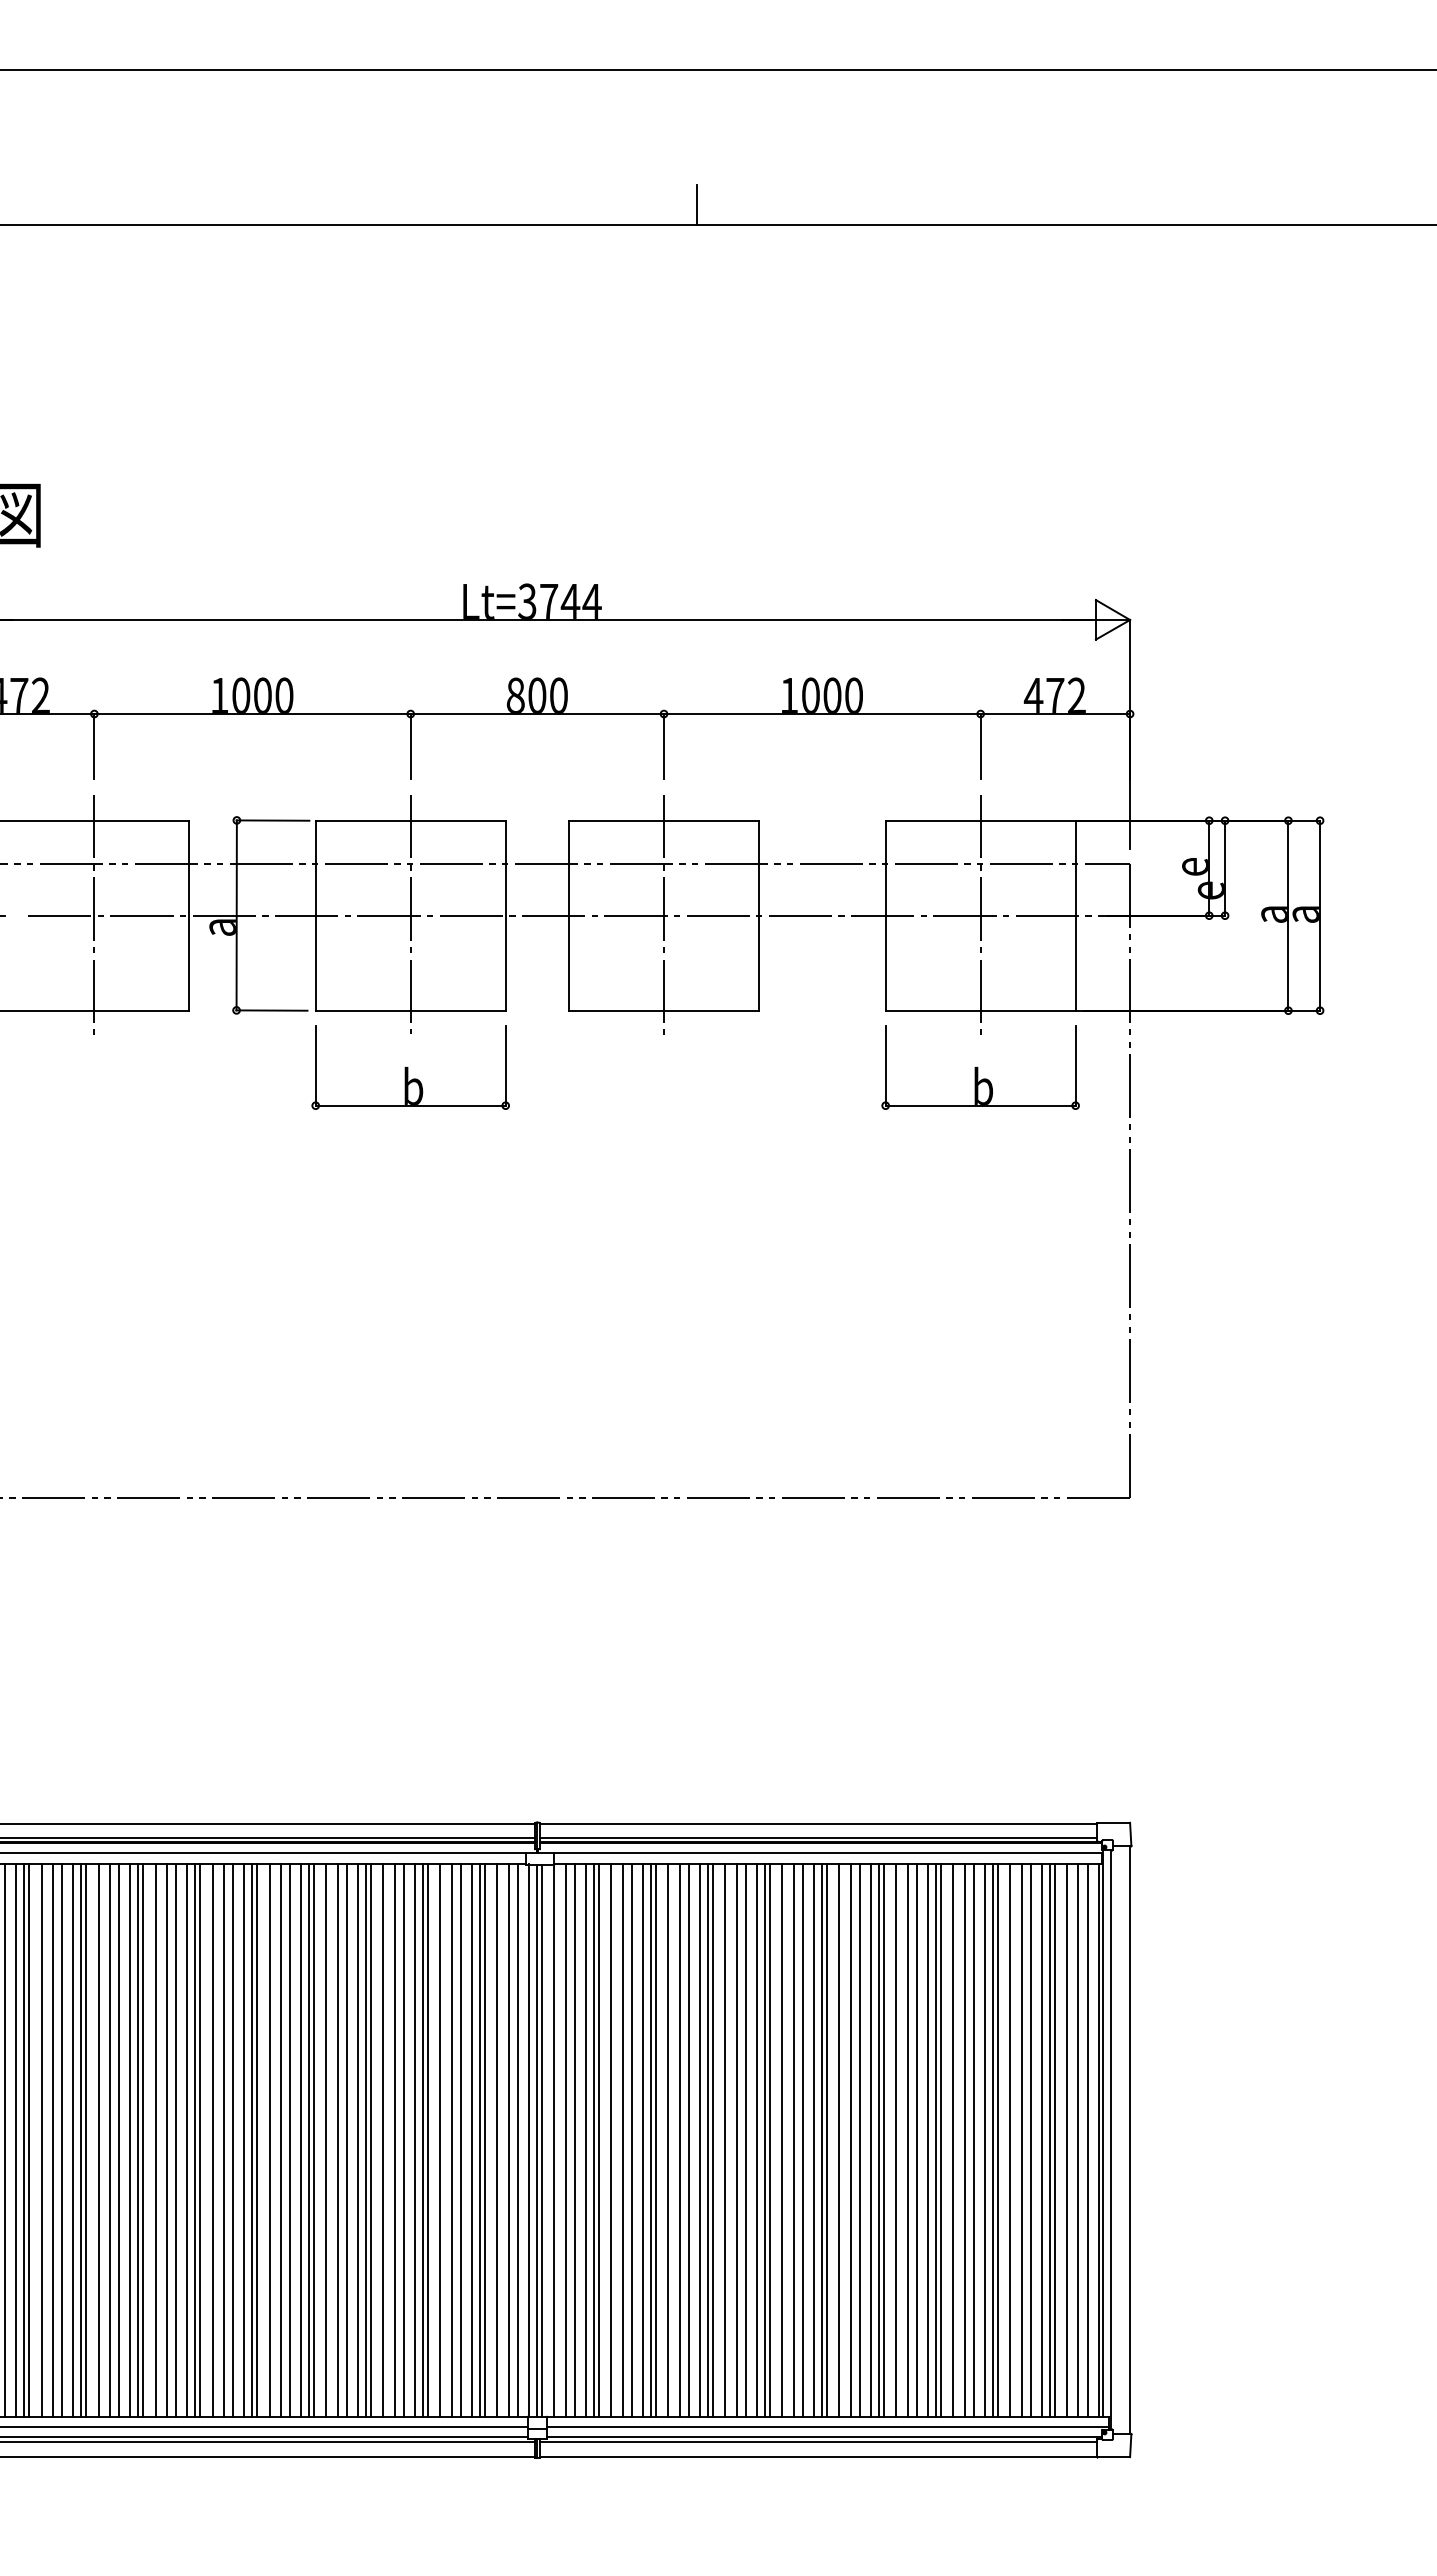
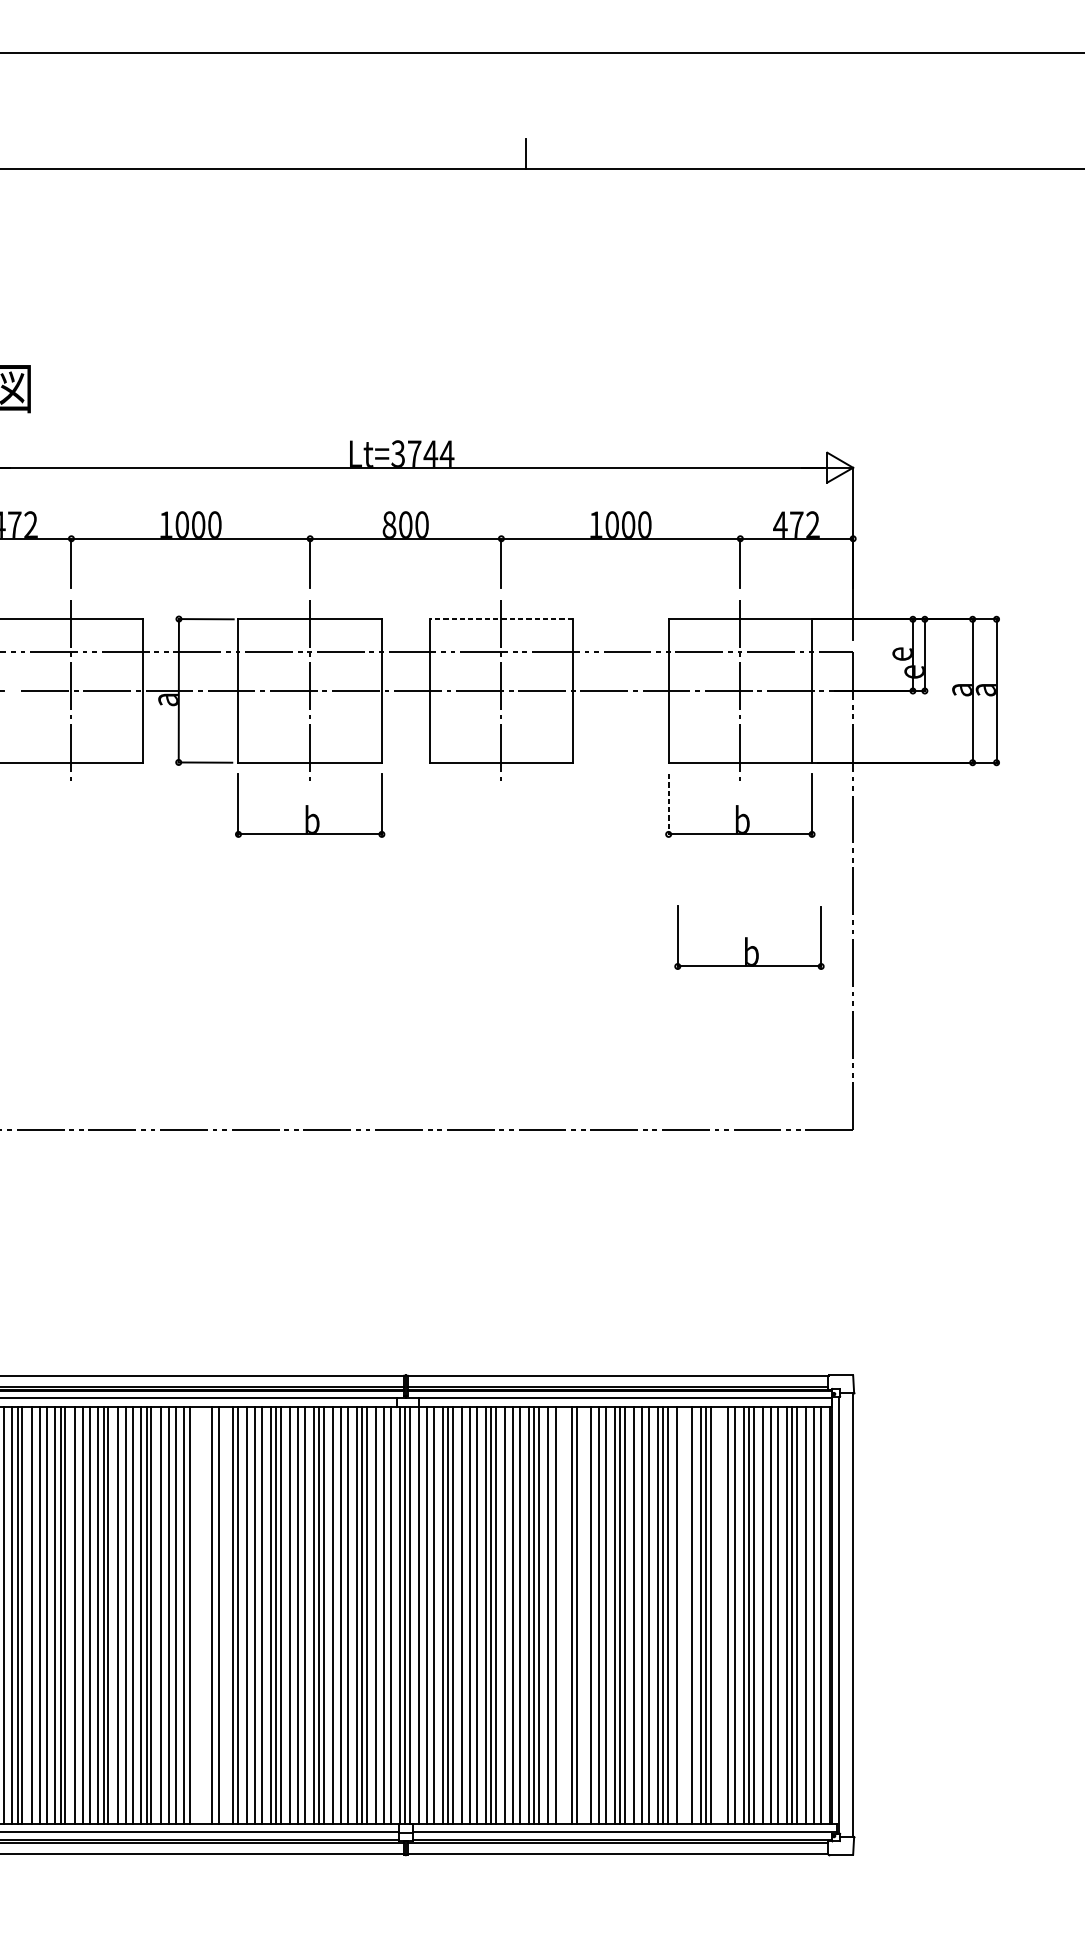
line: (664, 820) -> (501, 619), solid -> dashed
line: (885, 1066) -> (668, 804), solid -> dashed
part: (992, 1242) -> (749, 937), added
line: (257, 2140) -> (194, 1615), removed
line: (269, 2140) -> (203, 1615), removed
line: (301, 2140) -> (227, 1615), removed
line: (746, 2140) -> (563, 1615), removed
line: (770, 2140) -> (581, 1615), removed
line: (907, 2140) -> (685, 1615), removed
line: (953, 2140) -> (719, 1615), removed

